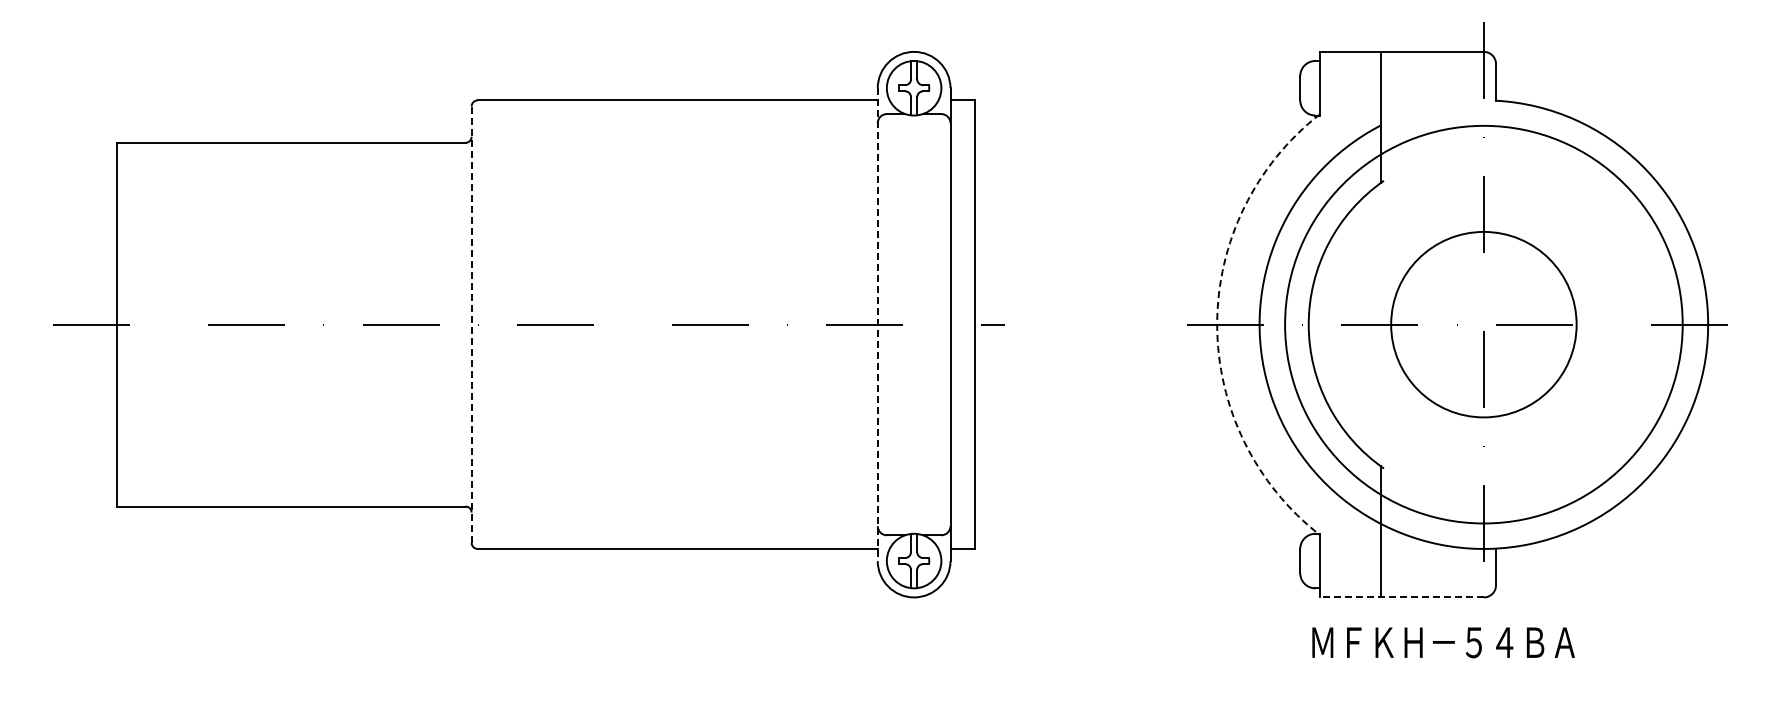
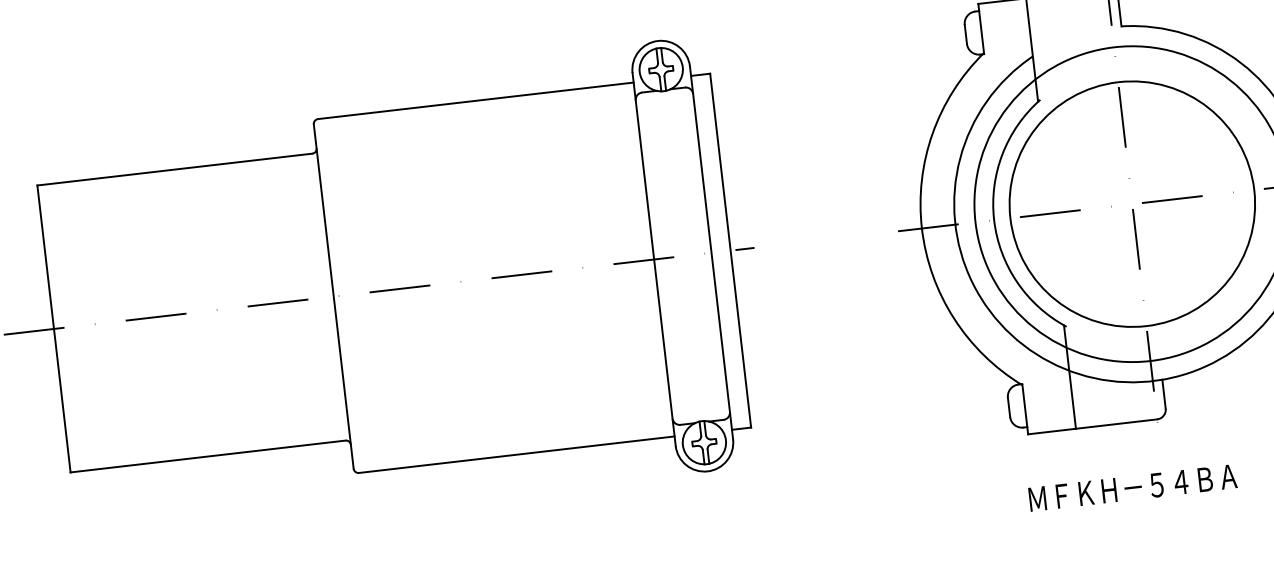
line: (471, 324) -> (333, 296), dashed -> solid
arc: (1217, 324) -> (922, 228), dashed -> solid
circle: (1483, 324) -> (1132, 204), size x1.67
line: (877, 325) -> (654, 260), dashed -> solid
line: (1402, 597) -> (1093, 426), dashed -> solid
text: (1443, 642) -> (1132, 487), moved

